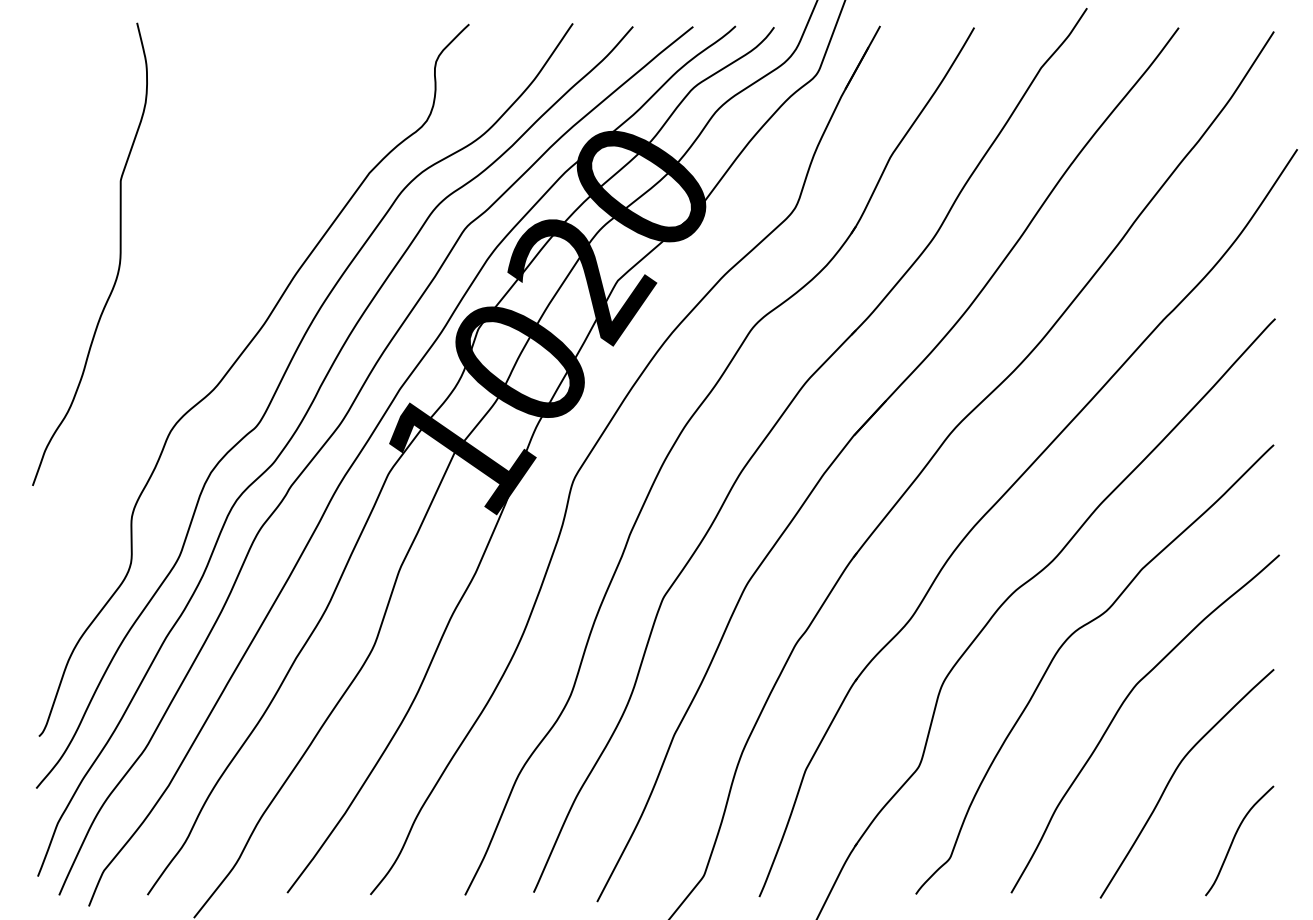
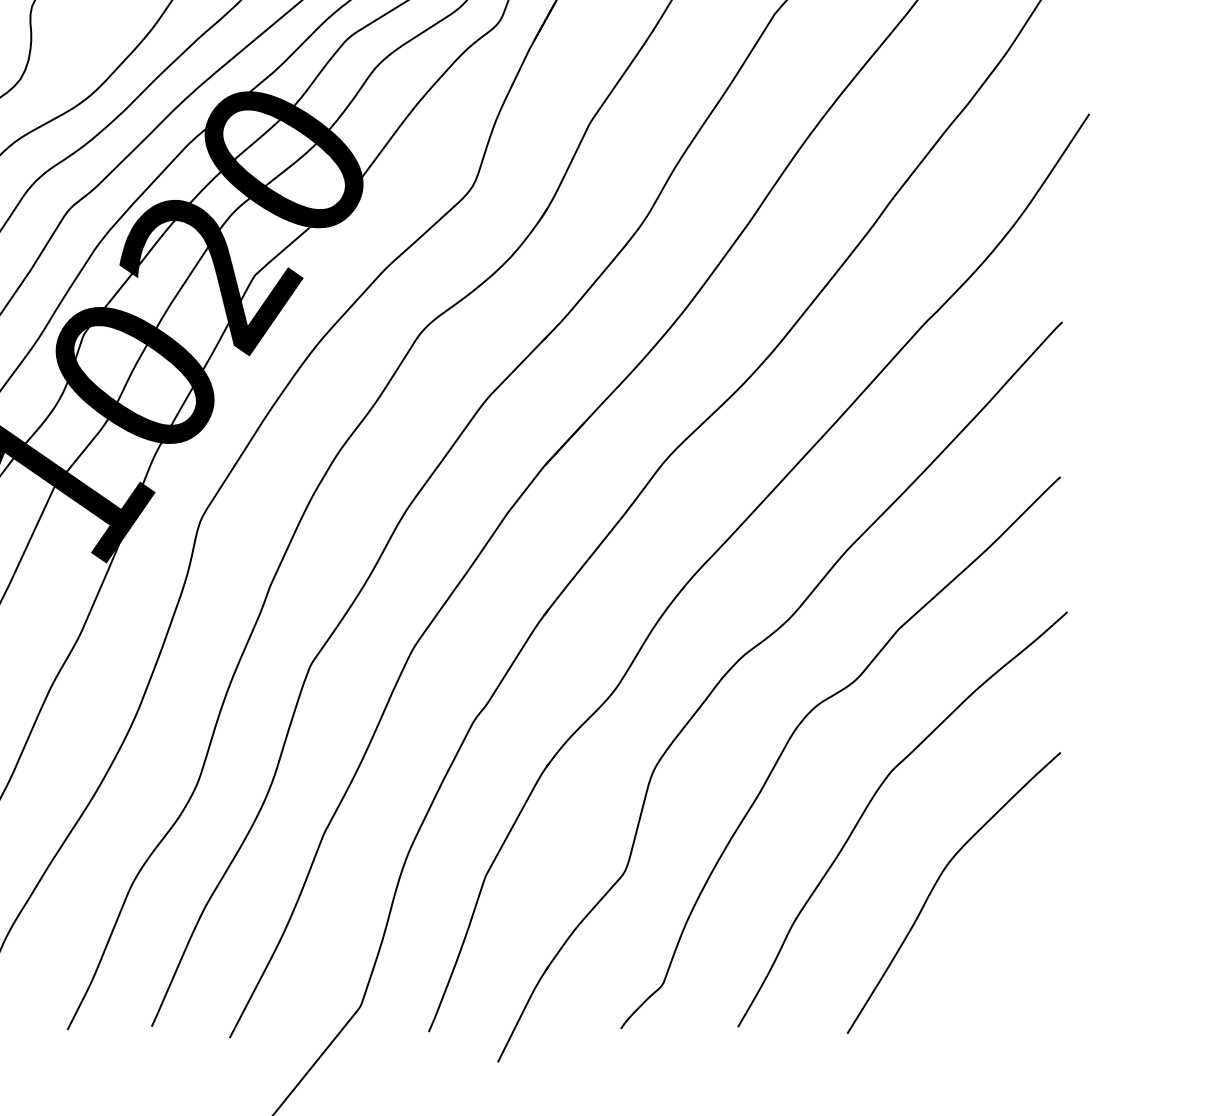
curve: (1235, 837) -> (1013, 958), removed

